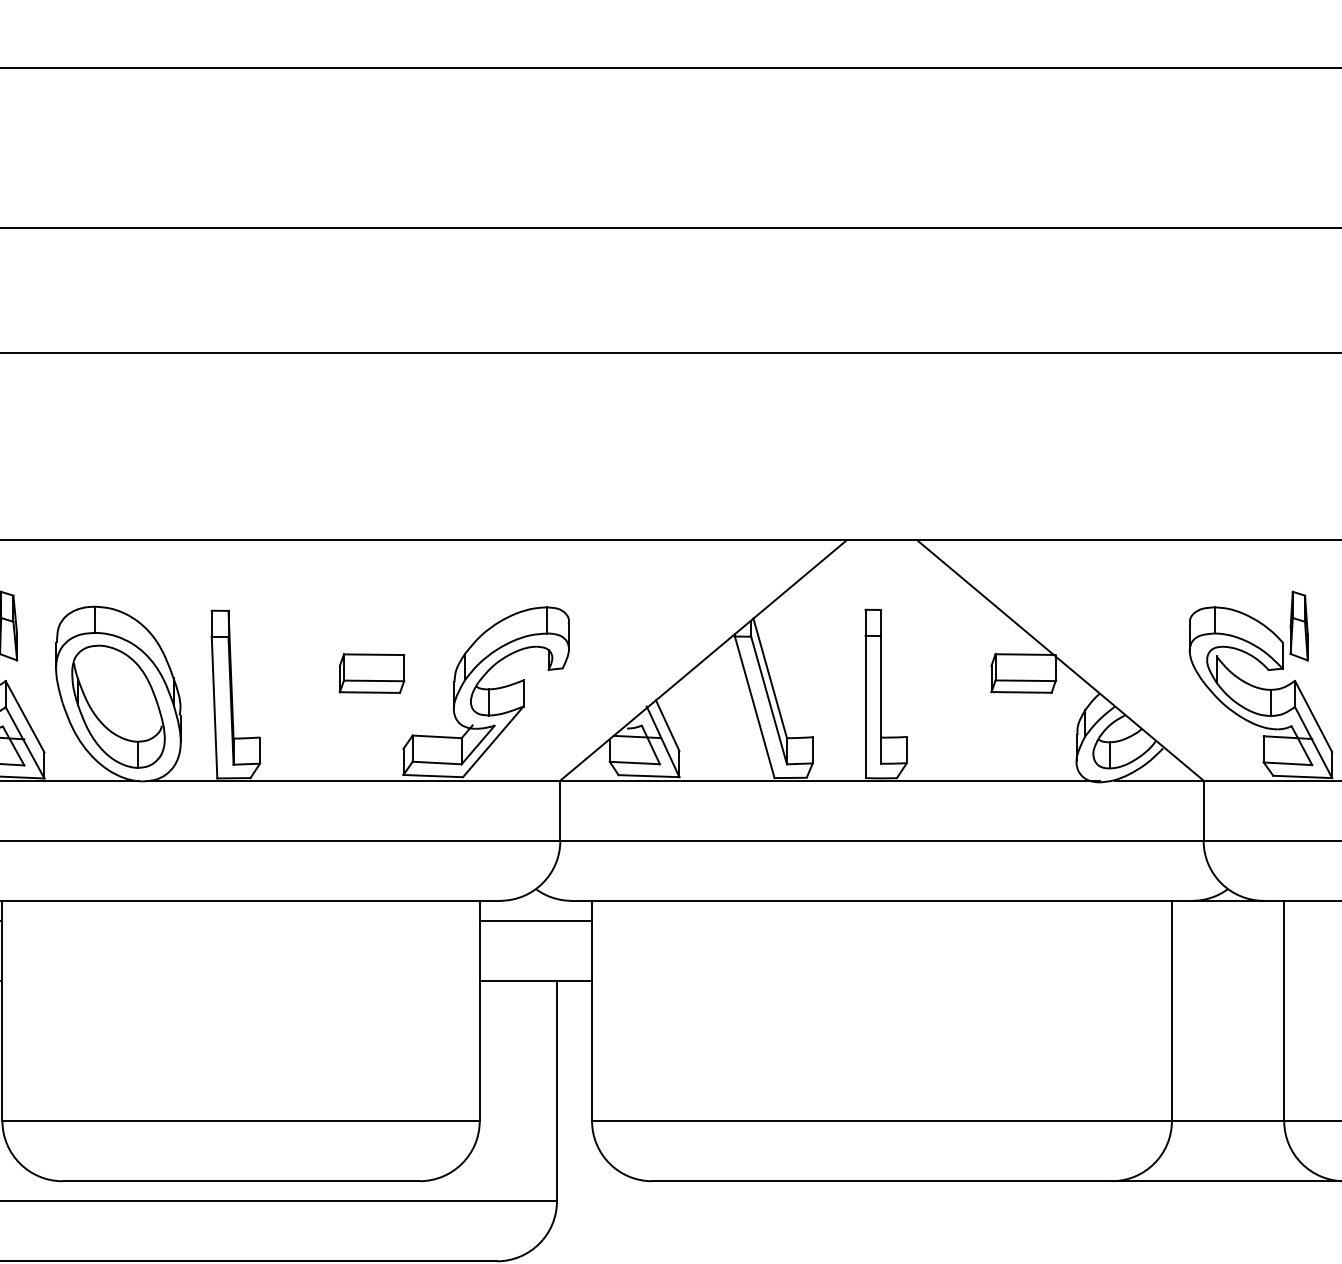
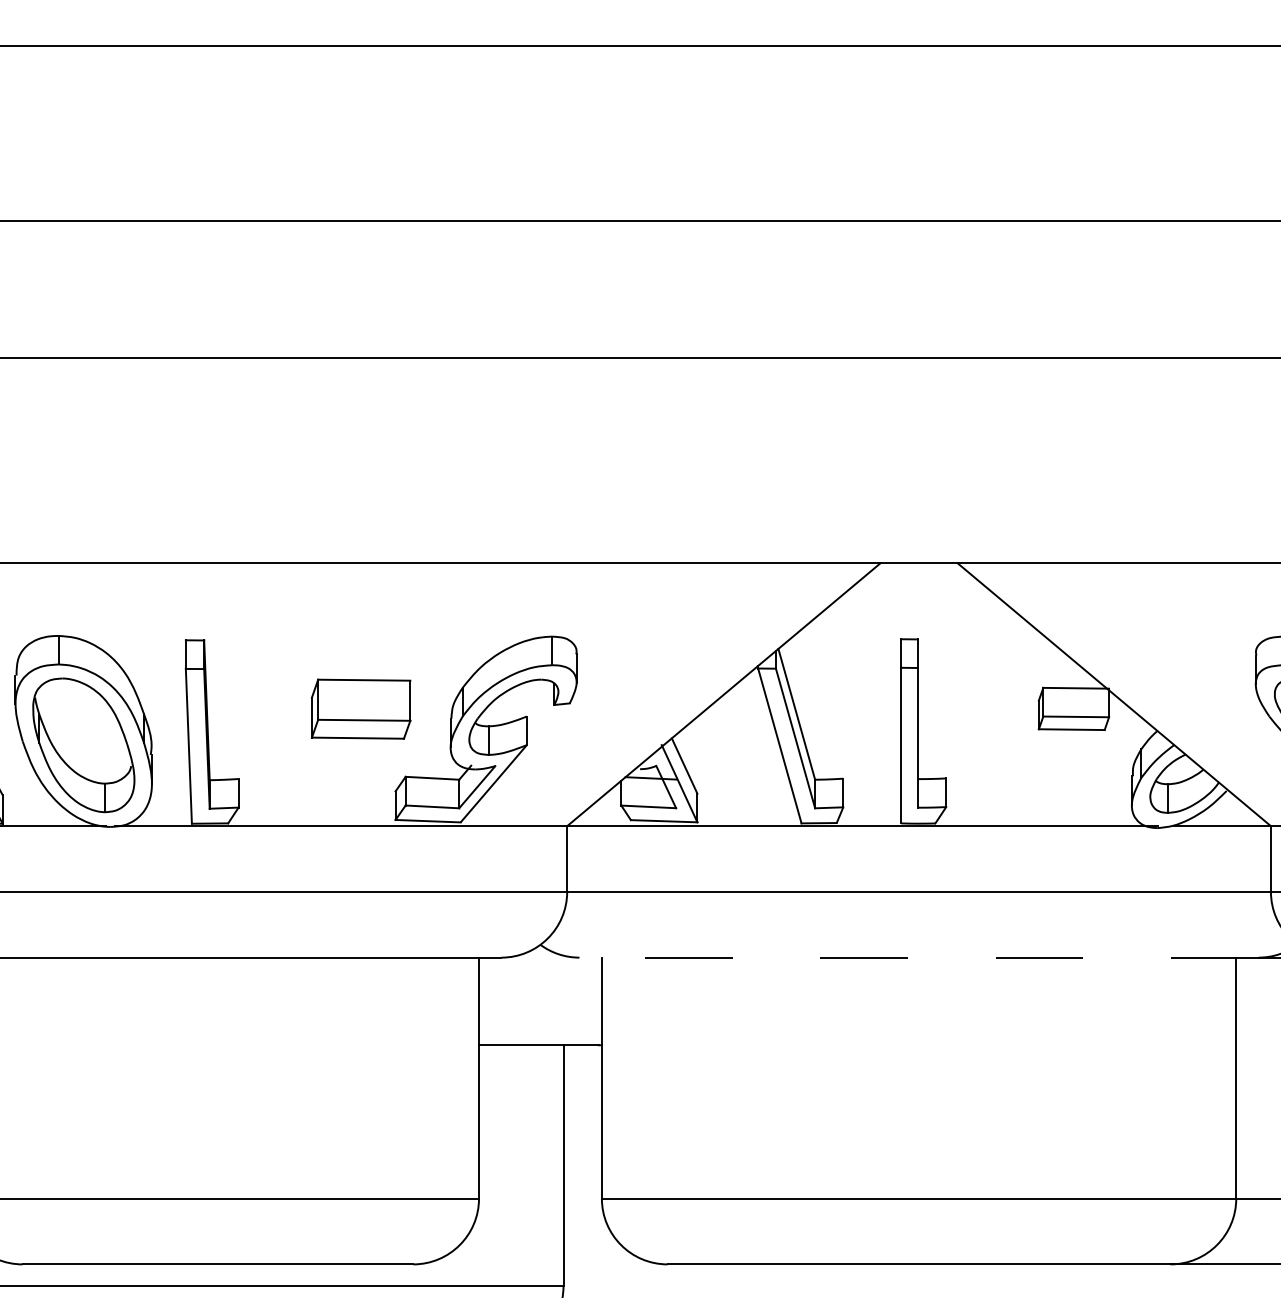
part: (371, 673) -> (360, 708), size x1.4
line: (881, 900) -> (918, 957), solid -> dashed
line: (535, 920) -> (540, 979), removed

